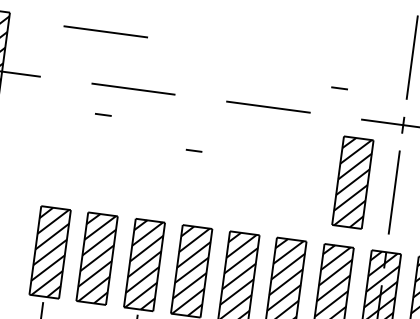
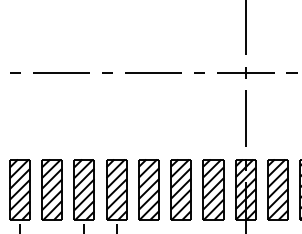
line: (105, 31) -> (37, 36), removed
line: (339, 88) -> (199, 72), moved
line: (103, 114) -> (15, 72), moved
line: (194, 150) -> (107, 72), moved
part: (352, 182) -> (216, 115), removed

